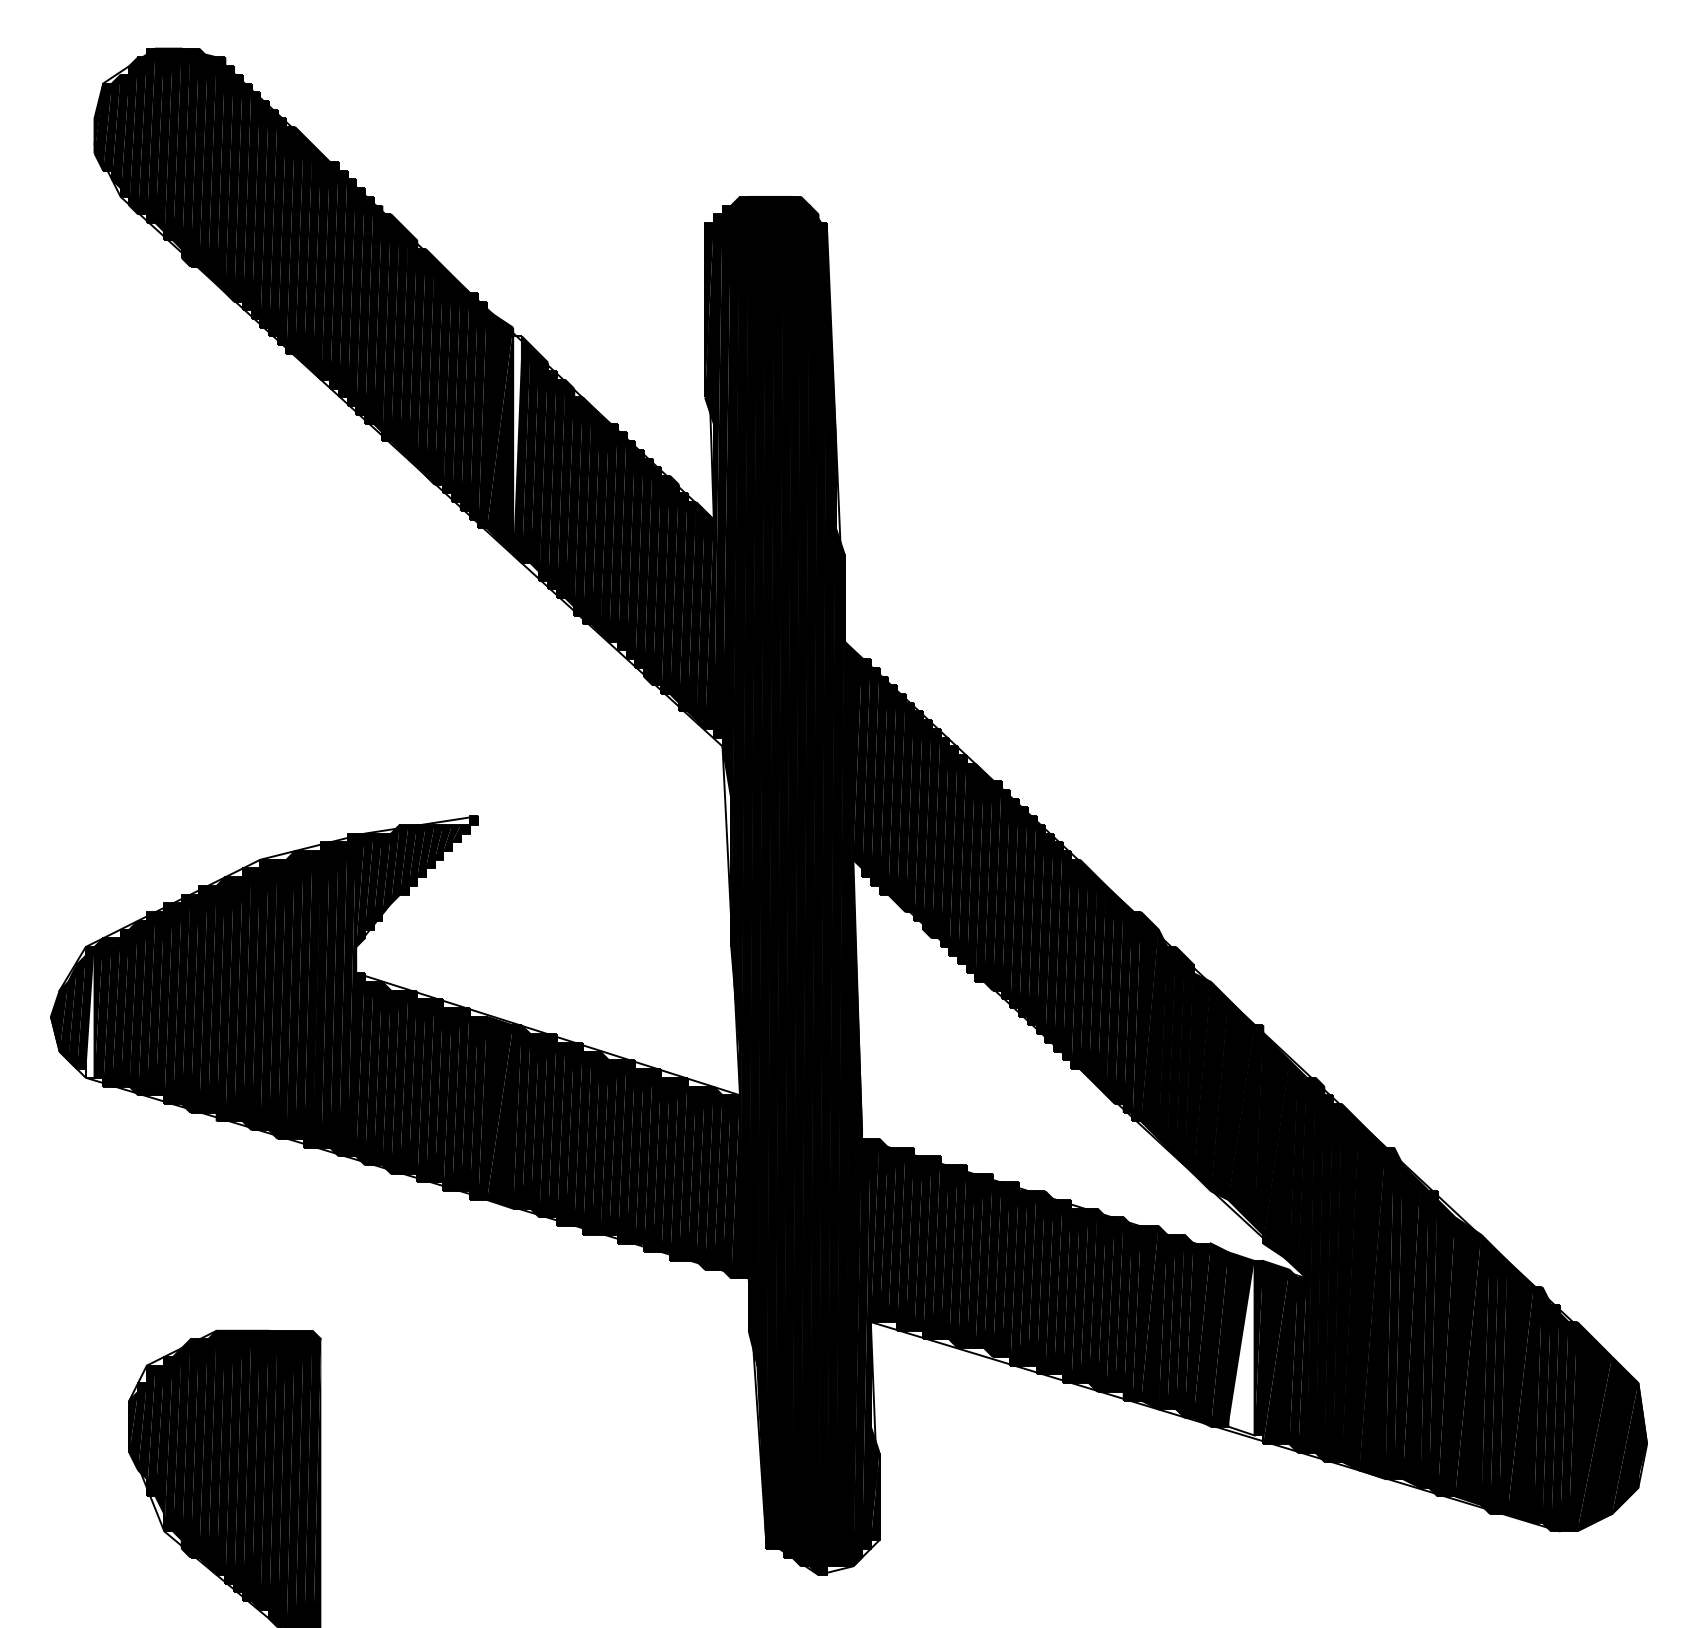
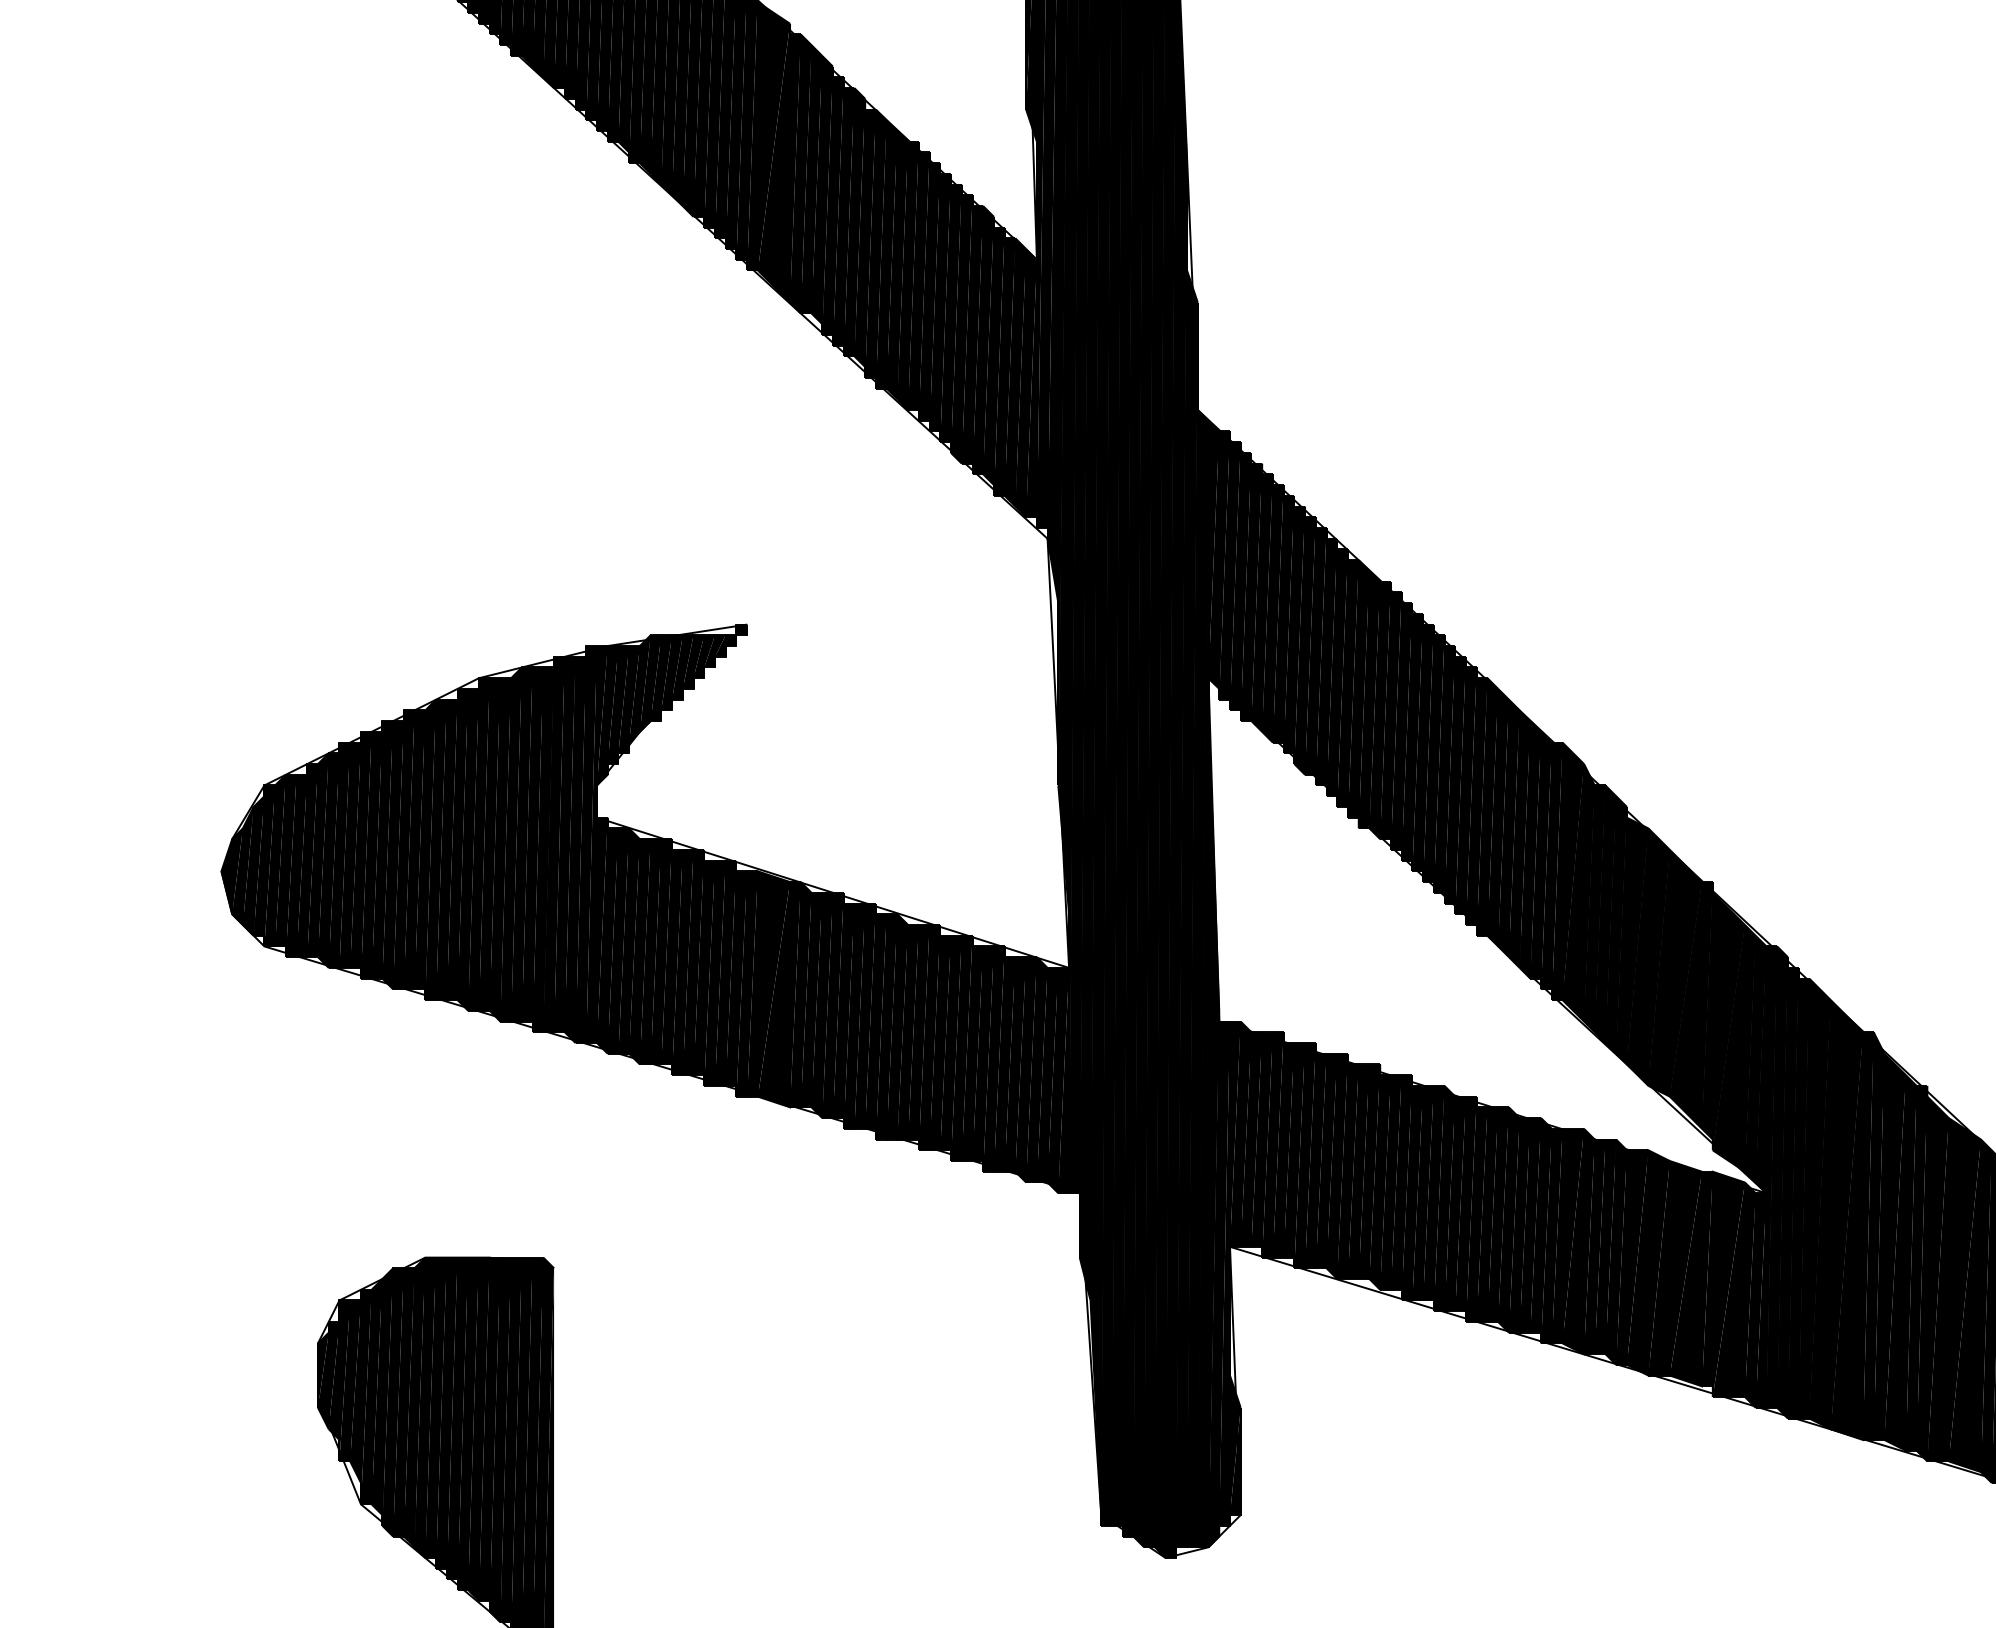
fill: (517, 445) -> (795, 168), added
fill: (89, 1011) -> (268, 864), added
fill: (1241, 1347) -> (1685, 1278), added

